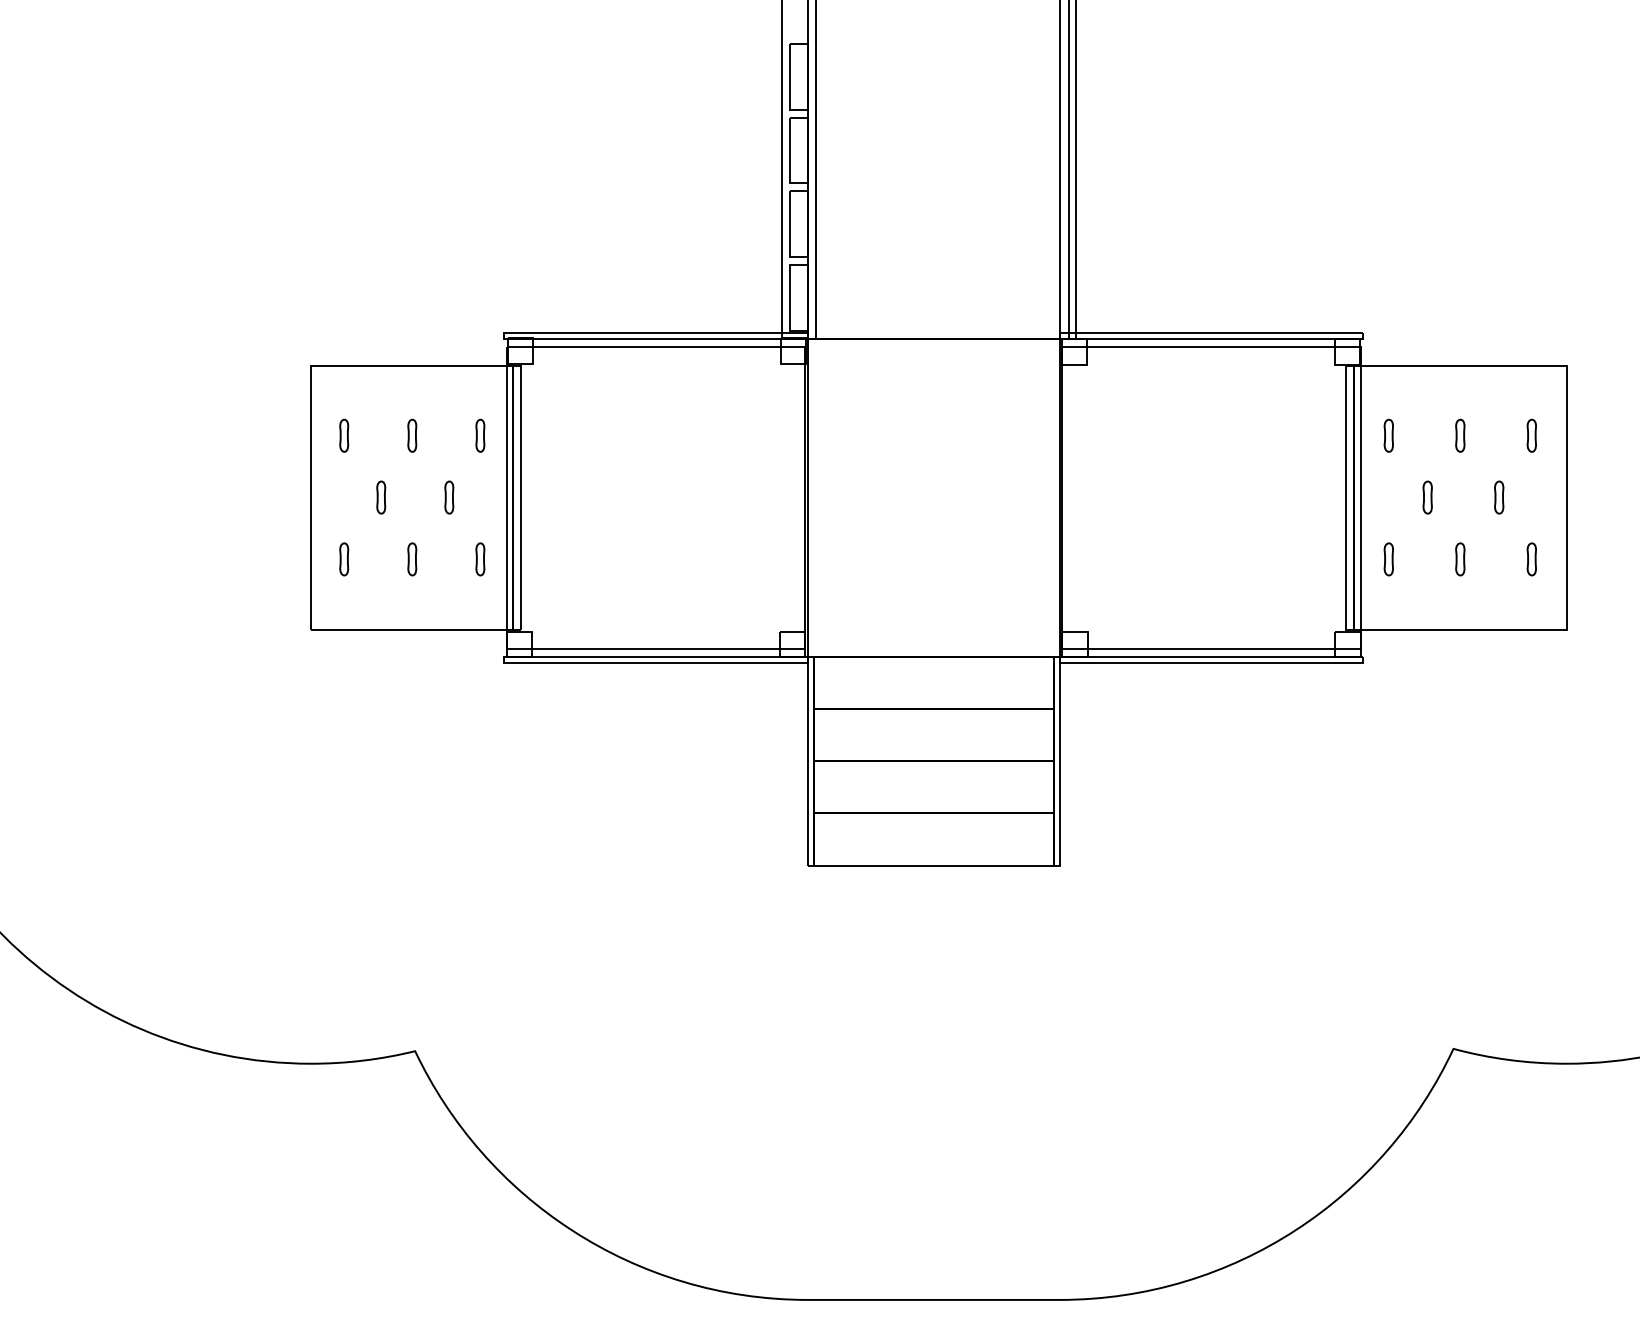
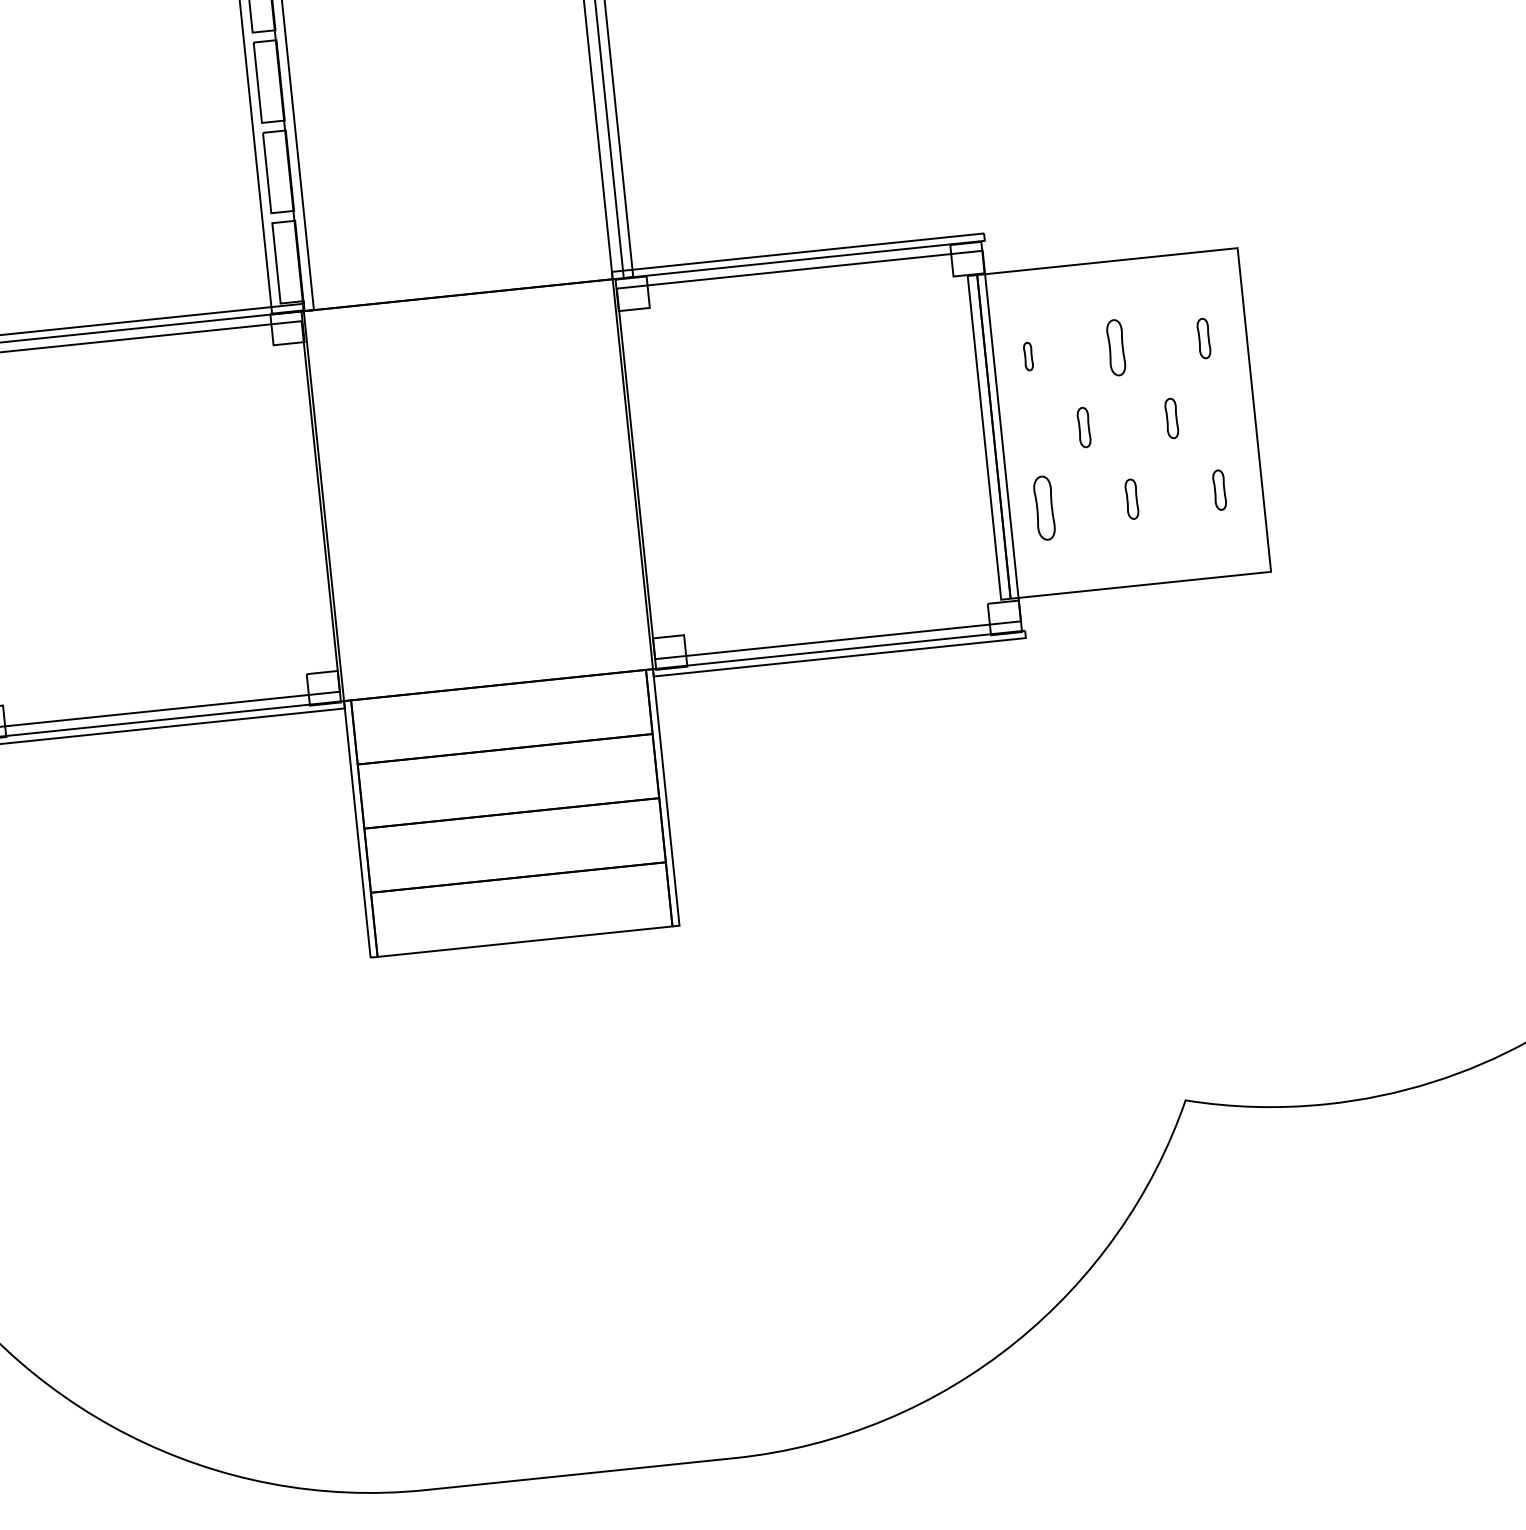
part: (1388, 435) -> (1028, 356), size x0.7
part: (1460, 435) -> (1116, 347), size x1.4
part: (1388, 559) -> (1043, 508), size x1.6

